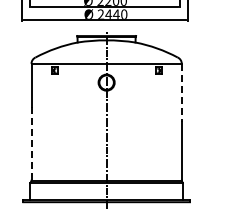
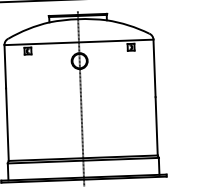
line: (181, 93) -> (154, 69), dashed -> solid
line: (31, 144) -> (7, 125), dashed -> solid

